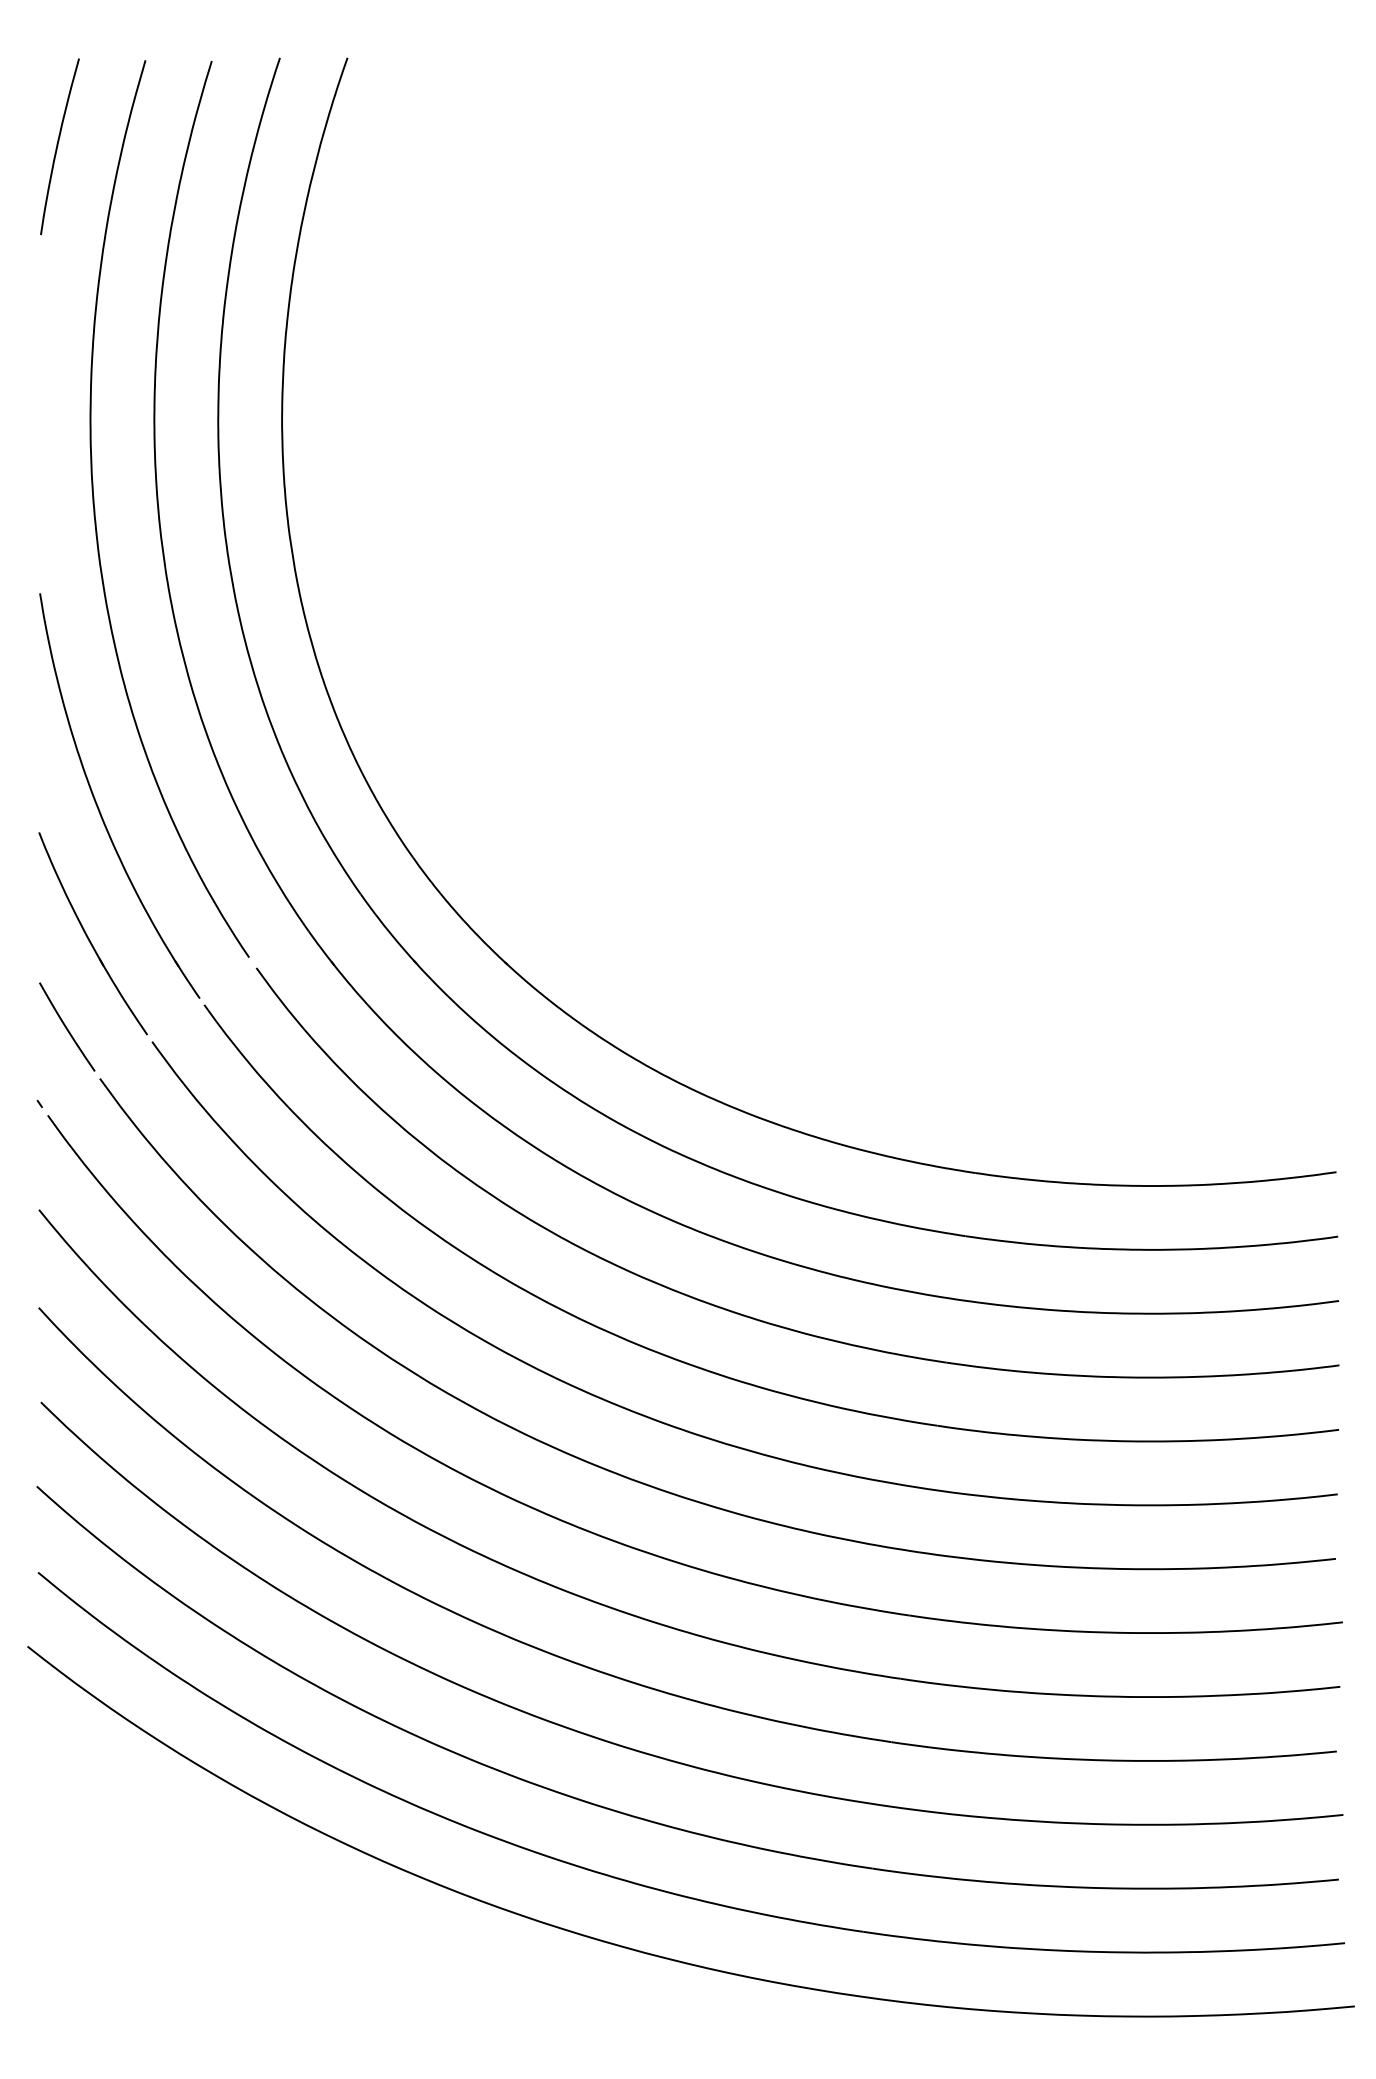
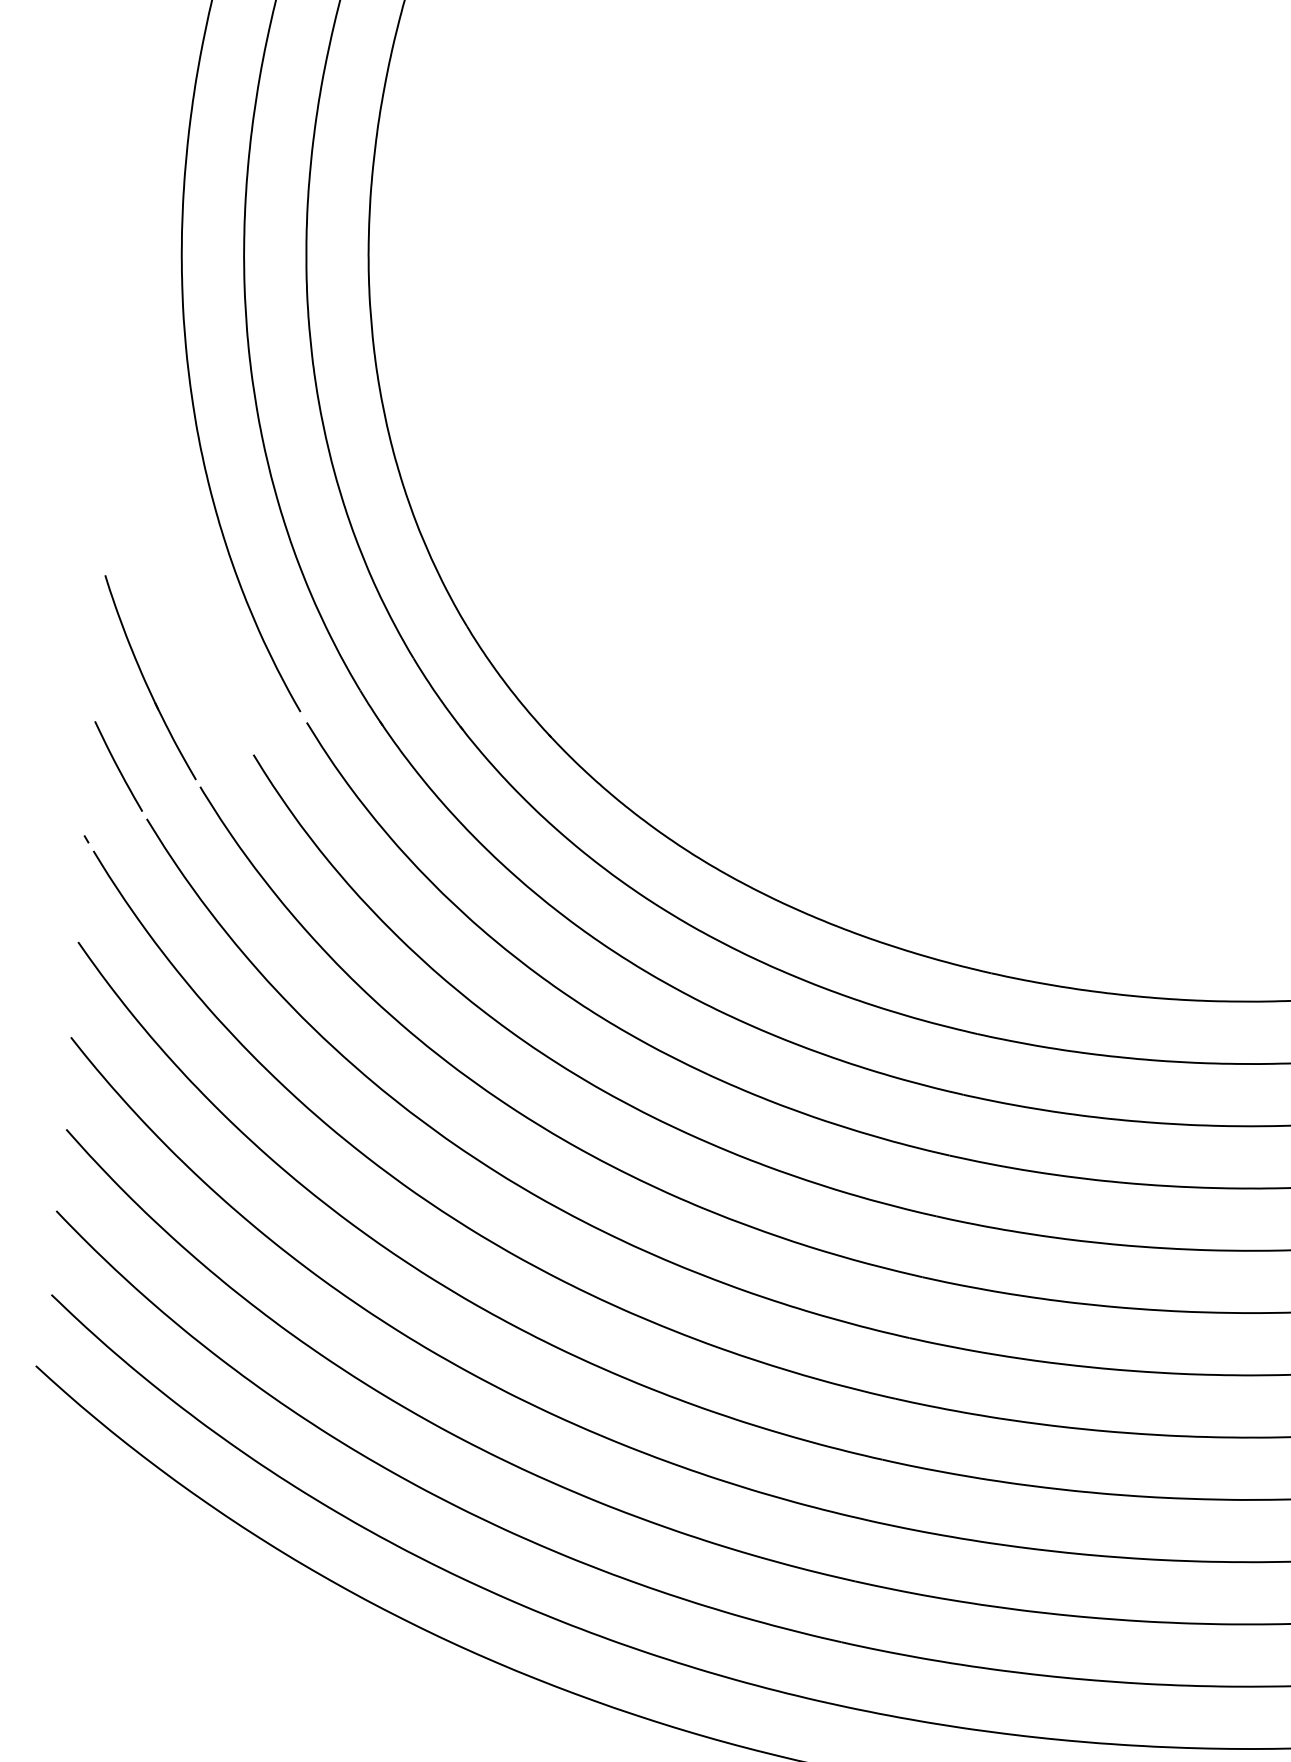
part: (98, 805) -> (164, 553), removed

